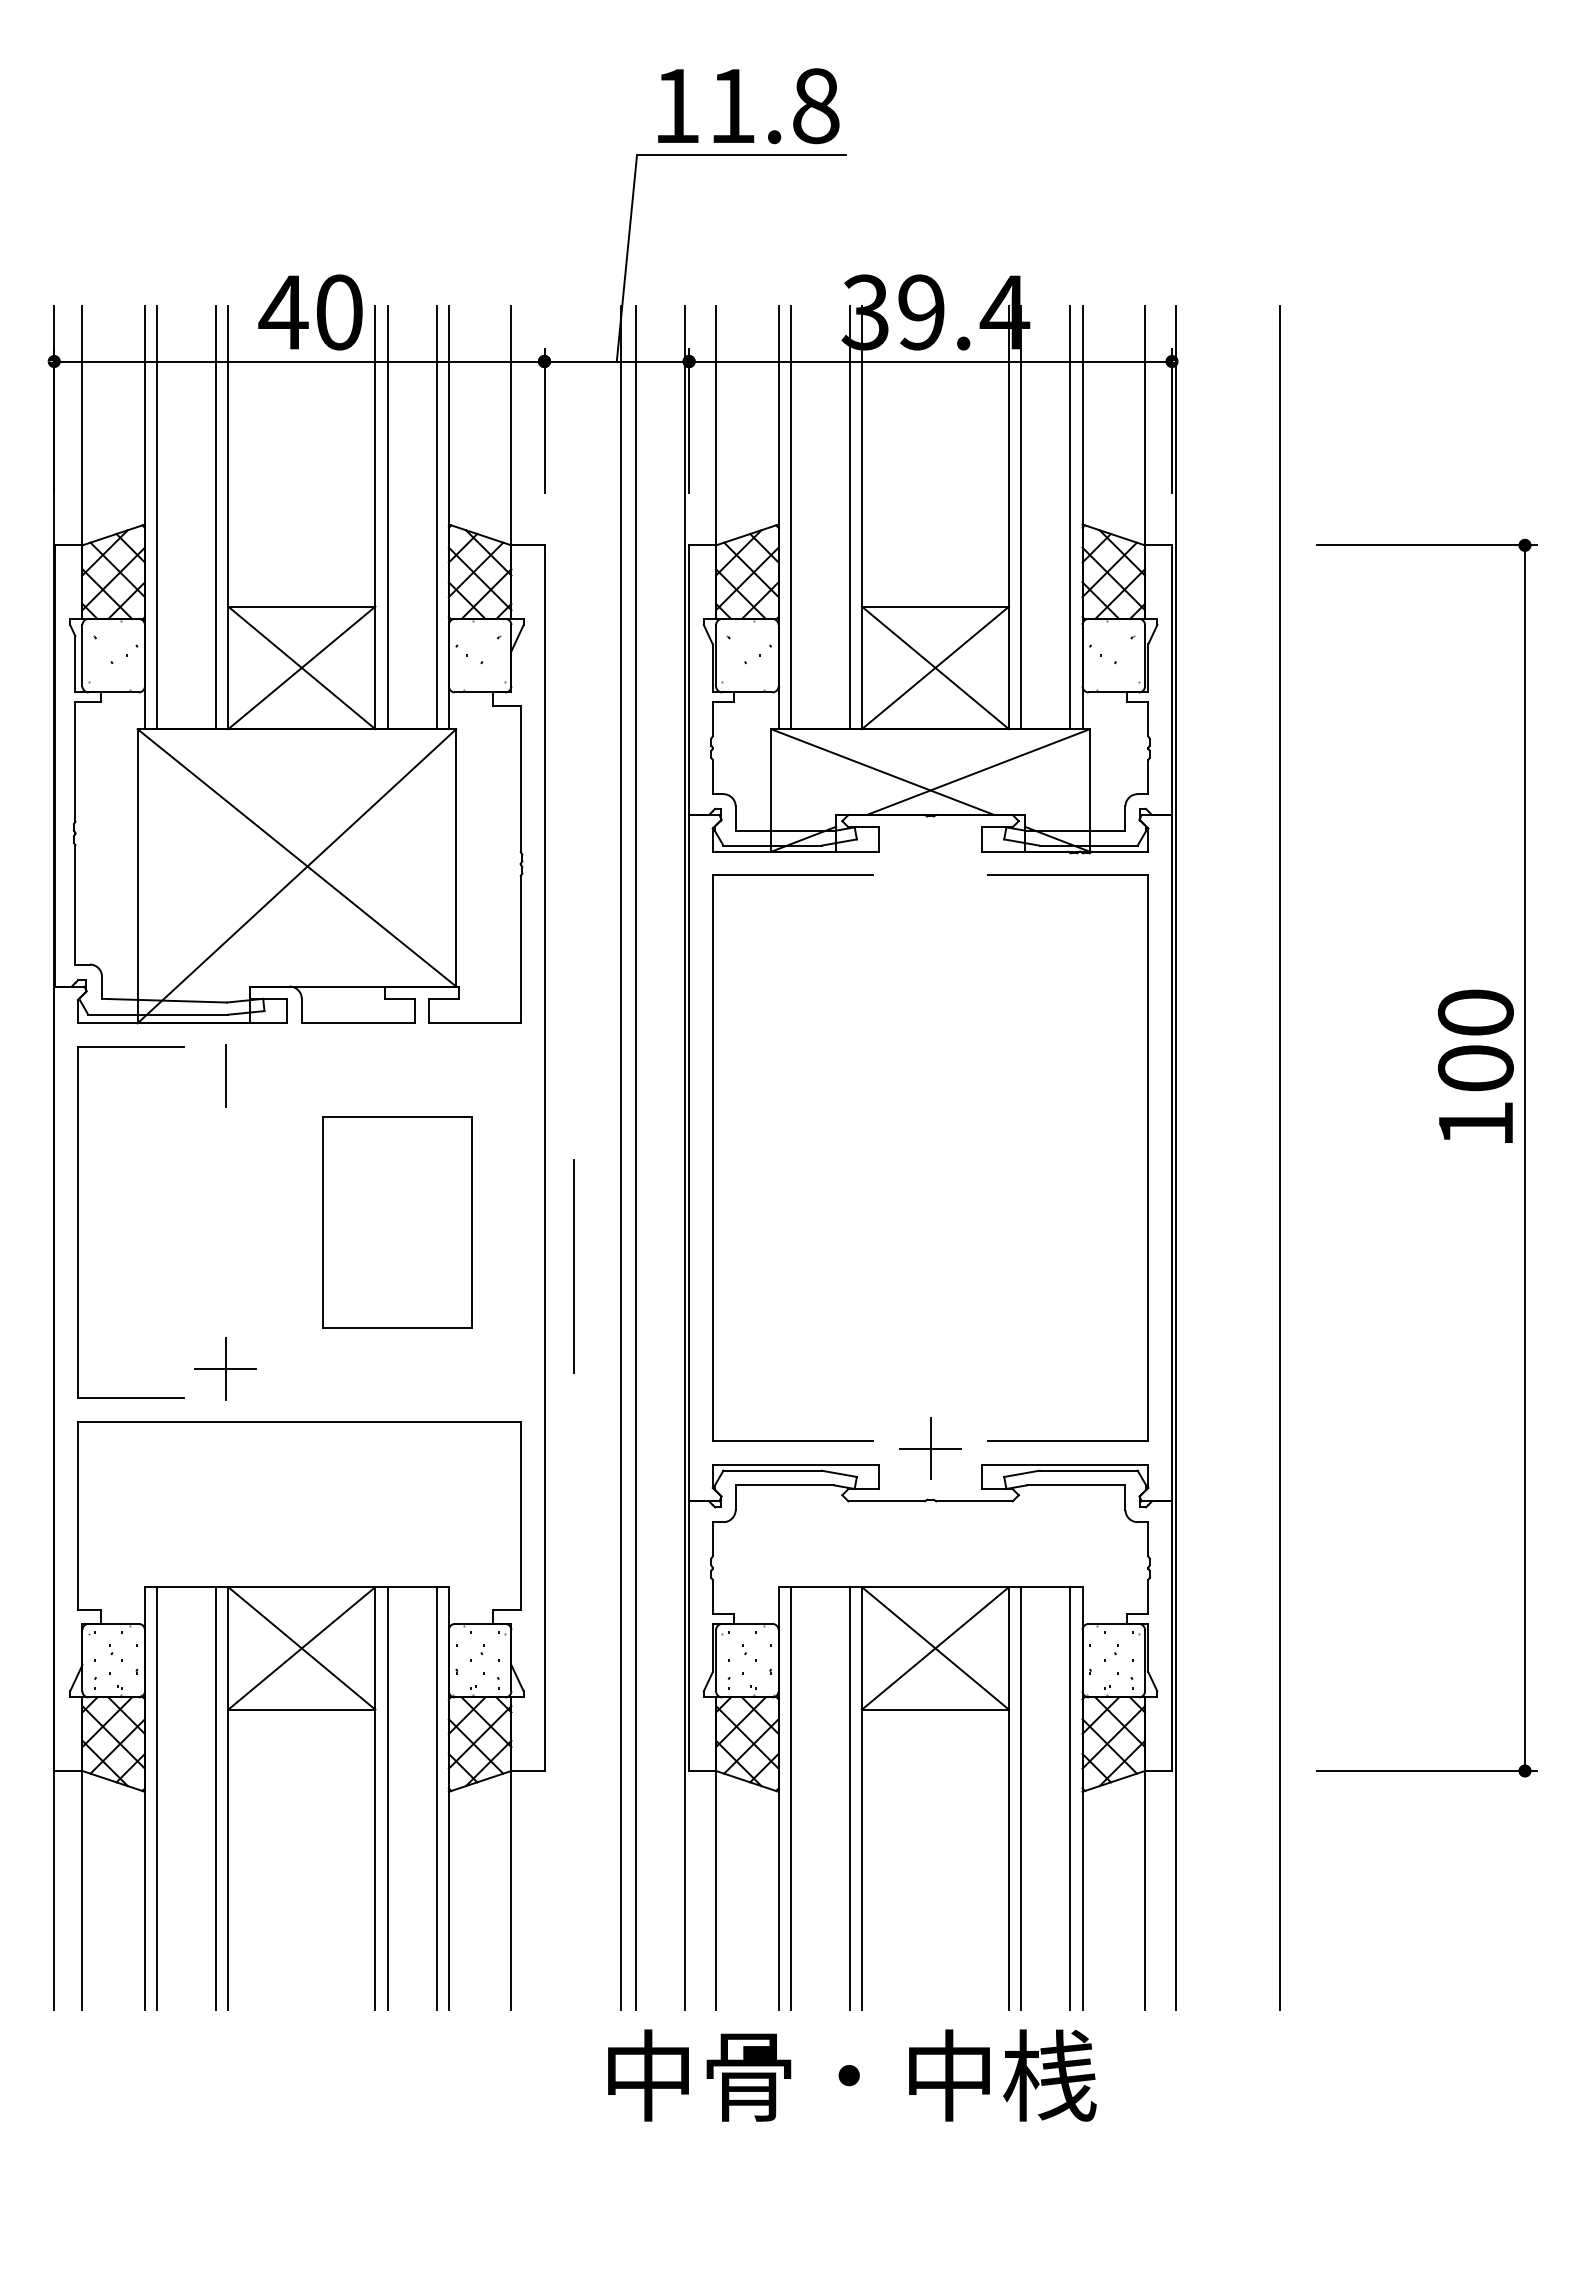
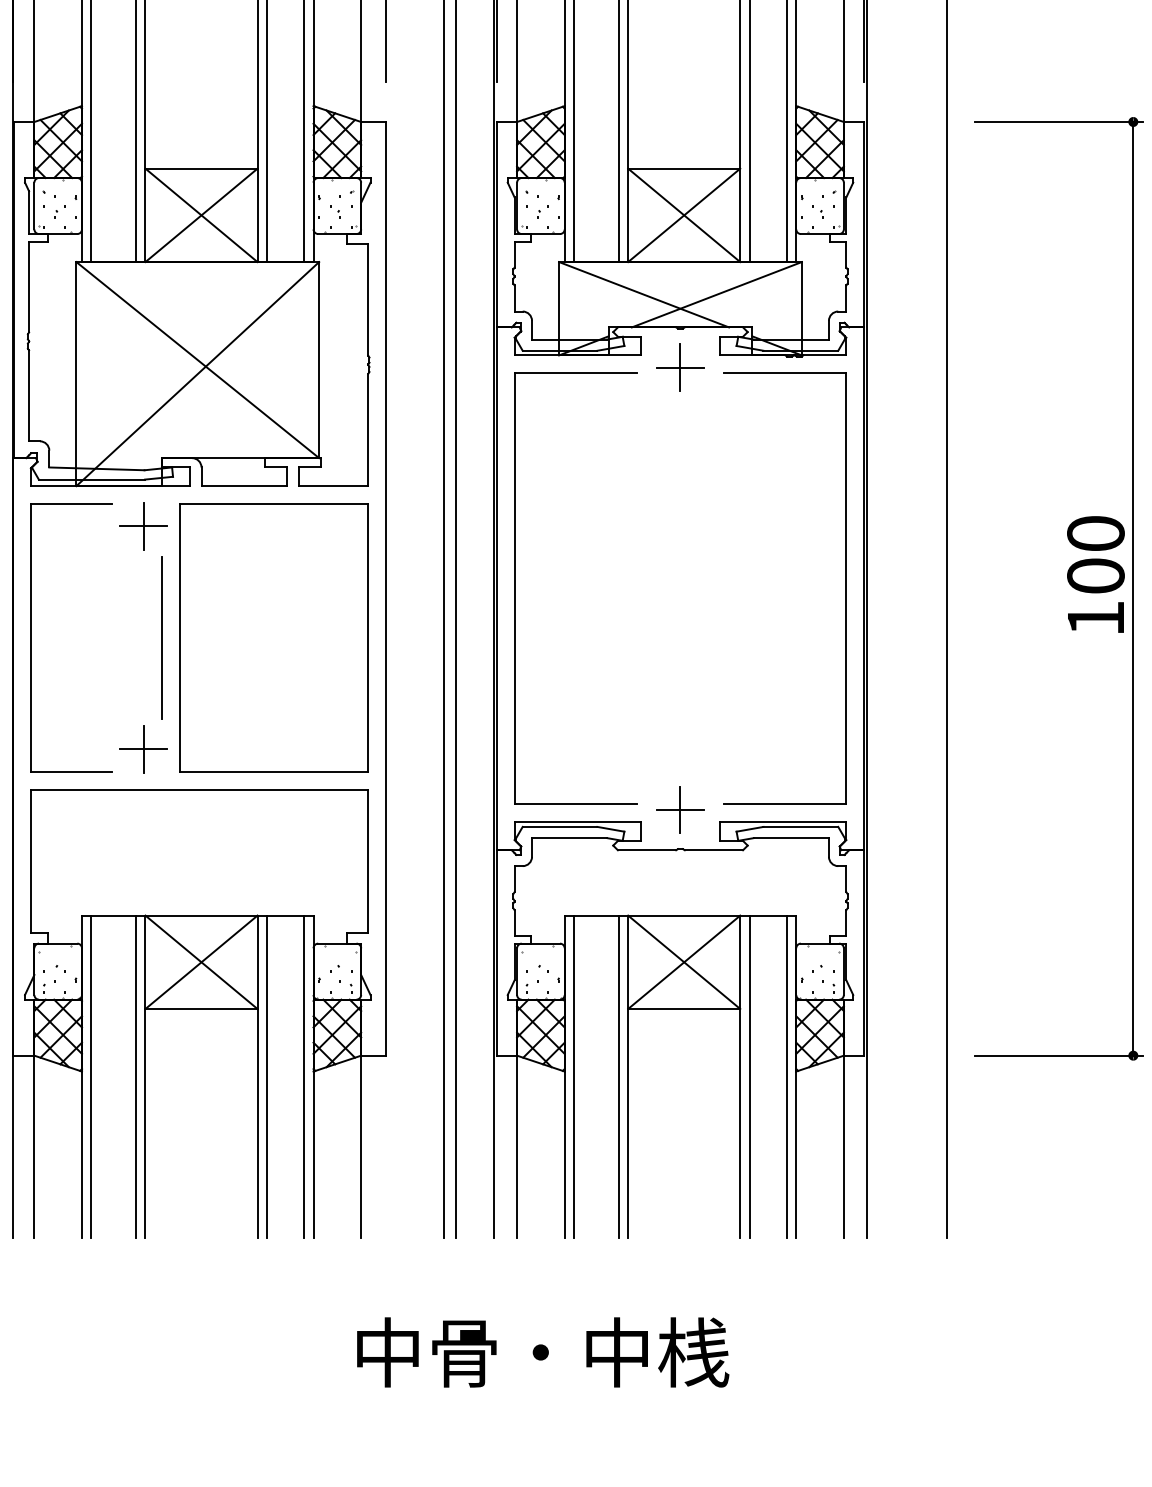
part: (930, 867) -> (680, 367), added
text: (1475, 1065) -> (1095, 573), moved
line: (225, 1076) -> (143, 526), added
part: (397, 1222) -> (274, 637), size x1.67
line: (573, 1266) -> (161, 637), moved
text: (852, 2075) -> (543, 1352), moved

